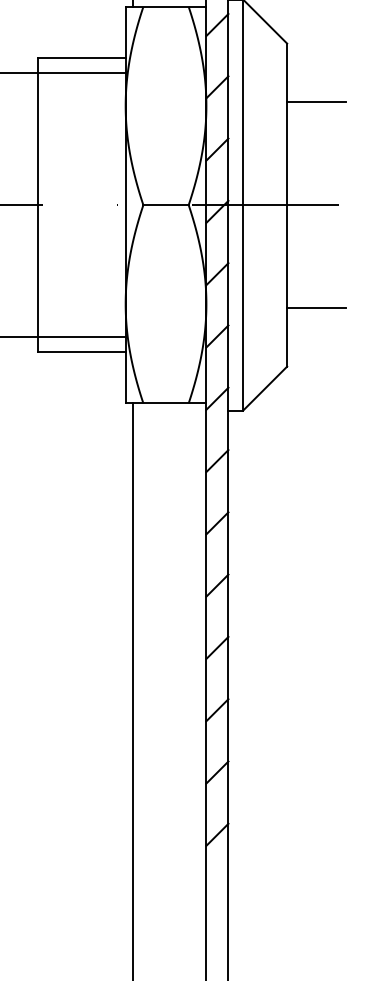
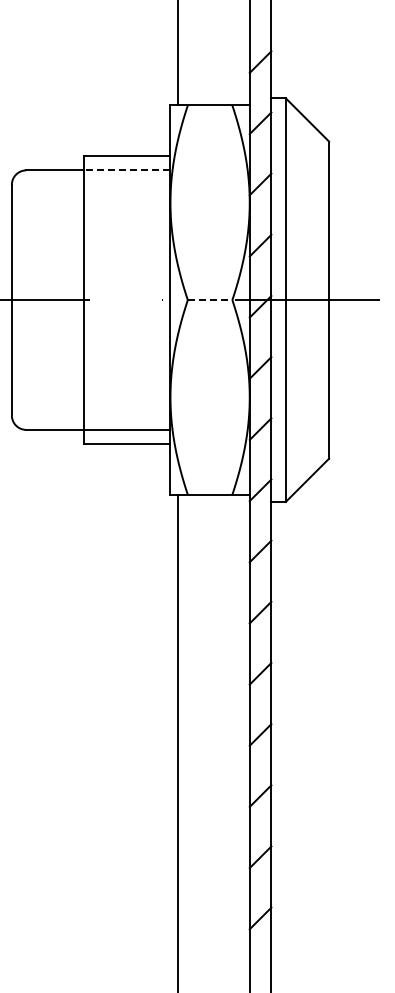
line: (80, 73) -> (126, 170), solid -> dashed
line: (316, 102) -> (357, 199), removed
line: (166, 205) -> (210, 300), solid -> dashed
line: (316, 308) -> (357, 401), removed

